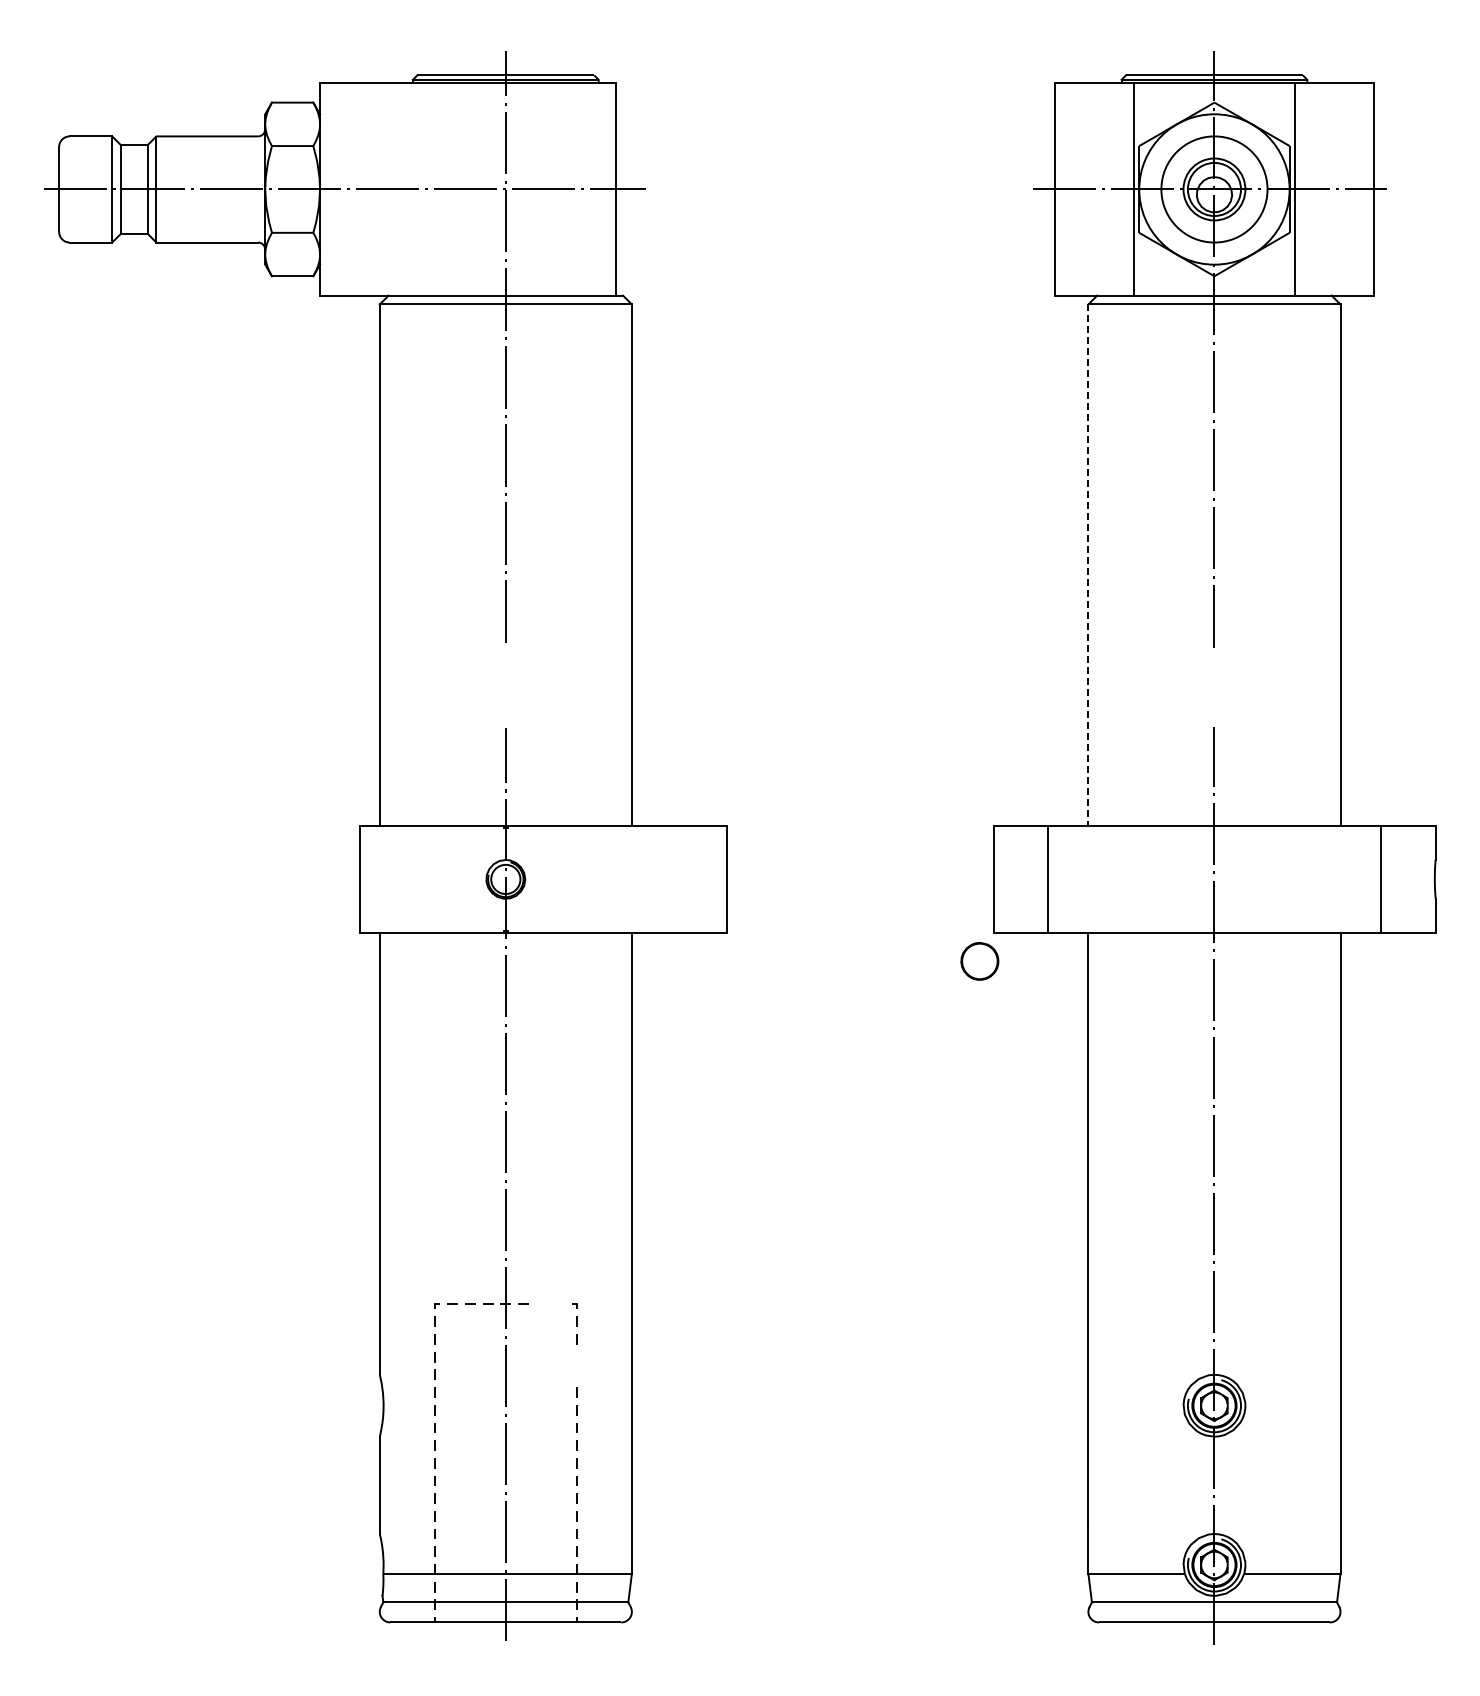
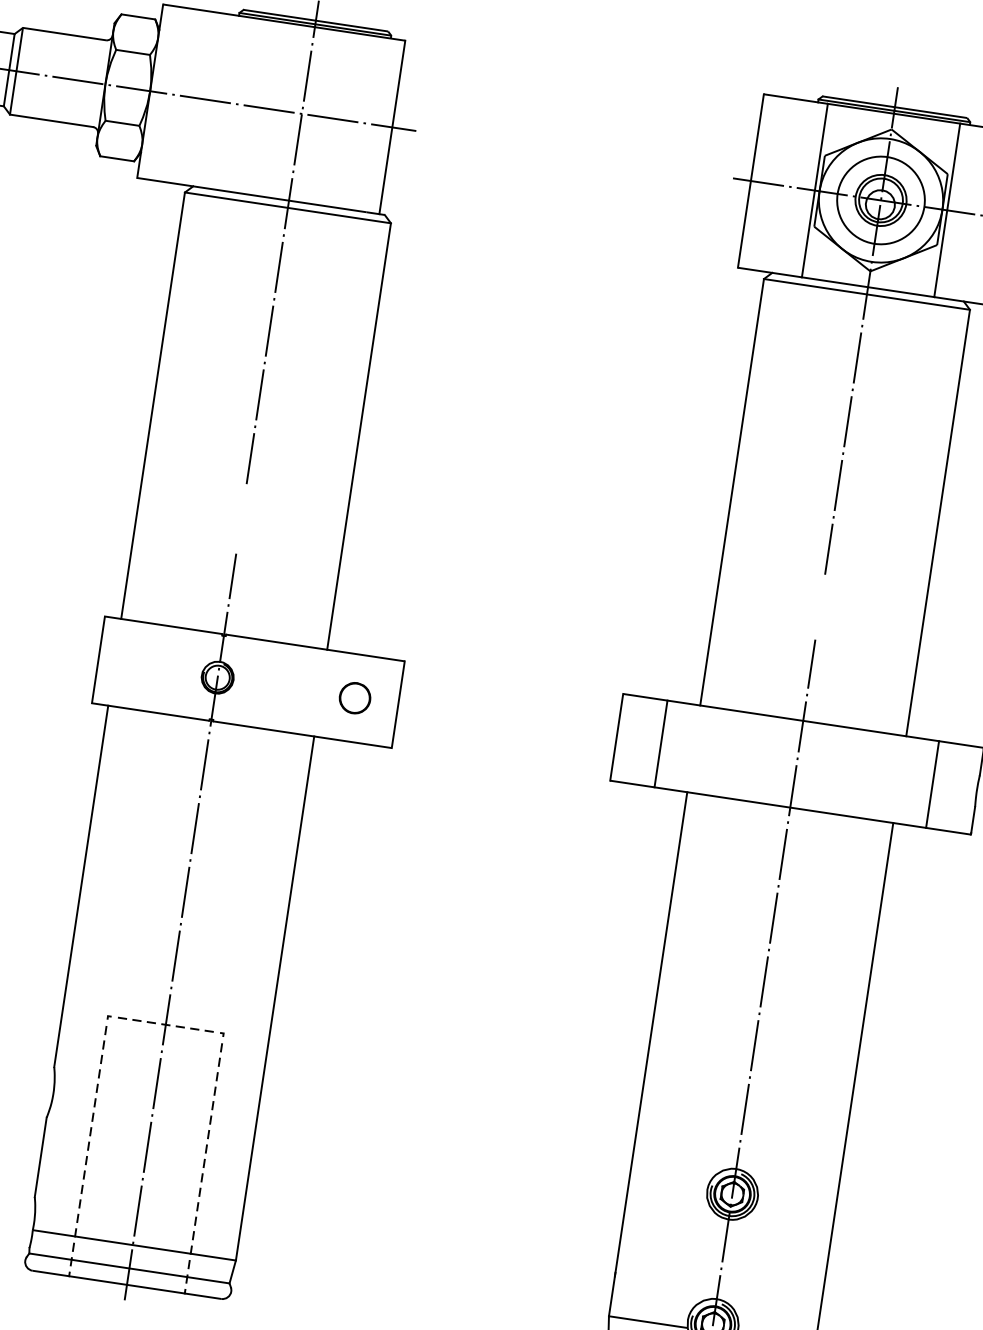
line: (1088, 565) -> (732, 492), dashed -> solid
part: (979, 961) -> (354, 698), moved
line: (546, 1303) -> (199, 1029), added
line: (576, 1362) -> (216, 1081), added

